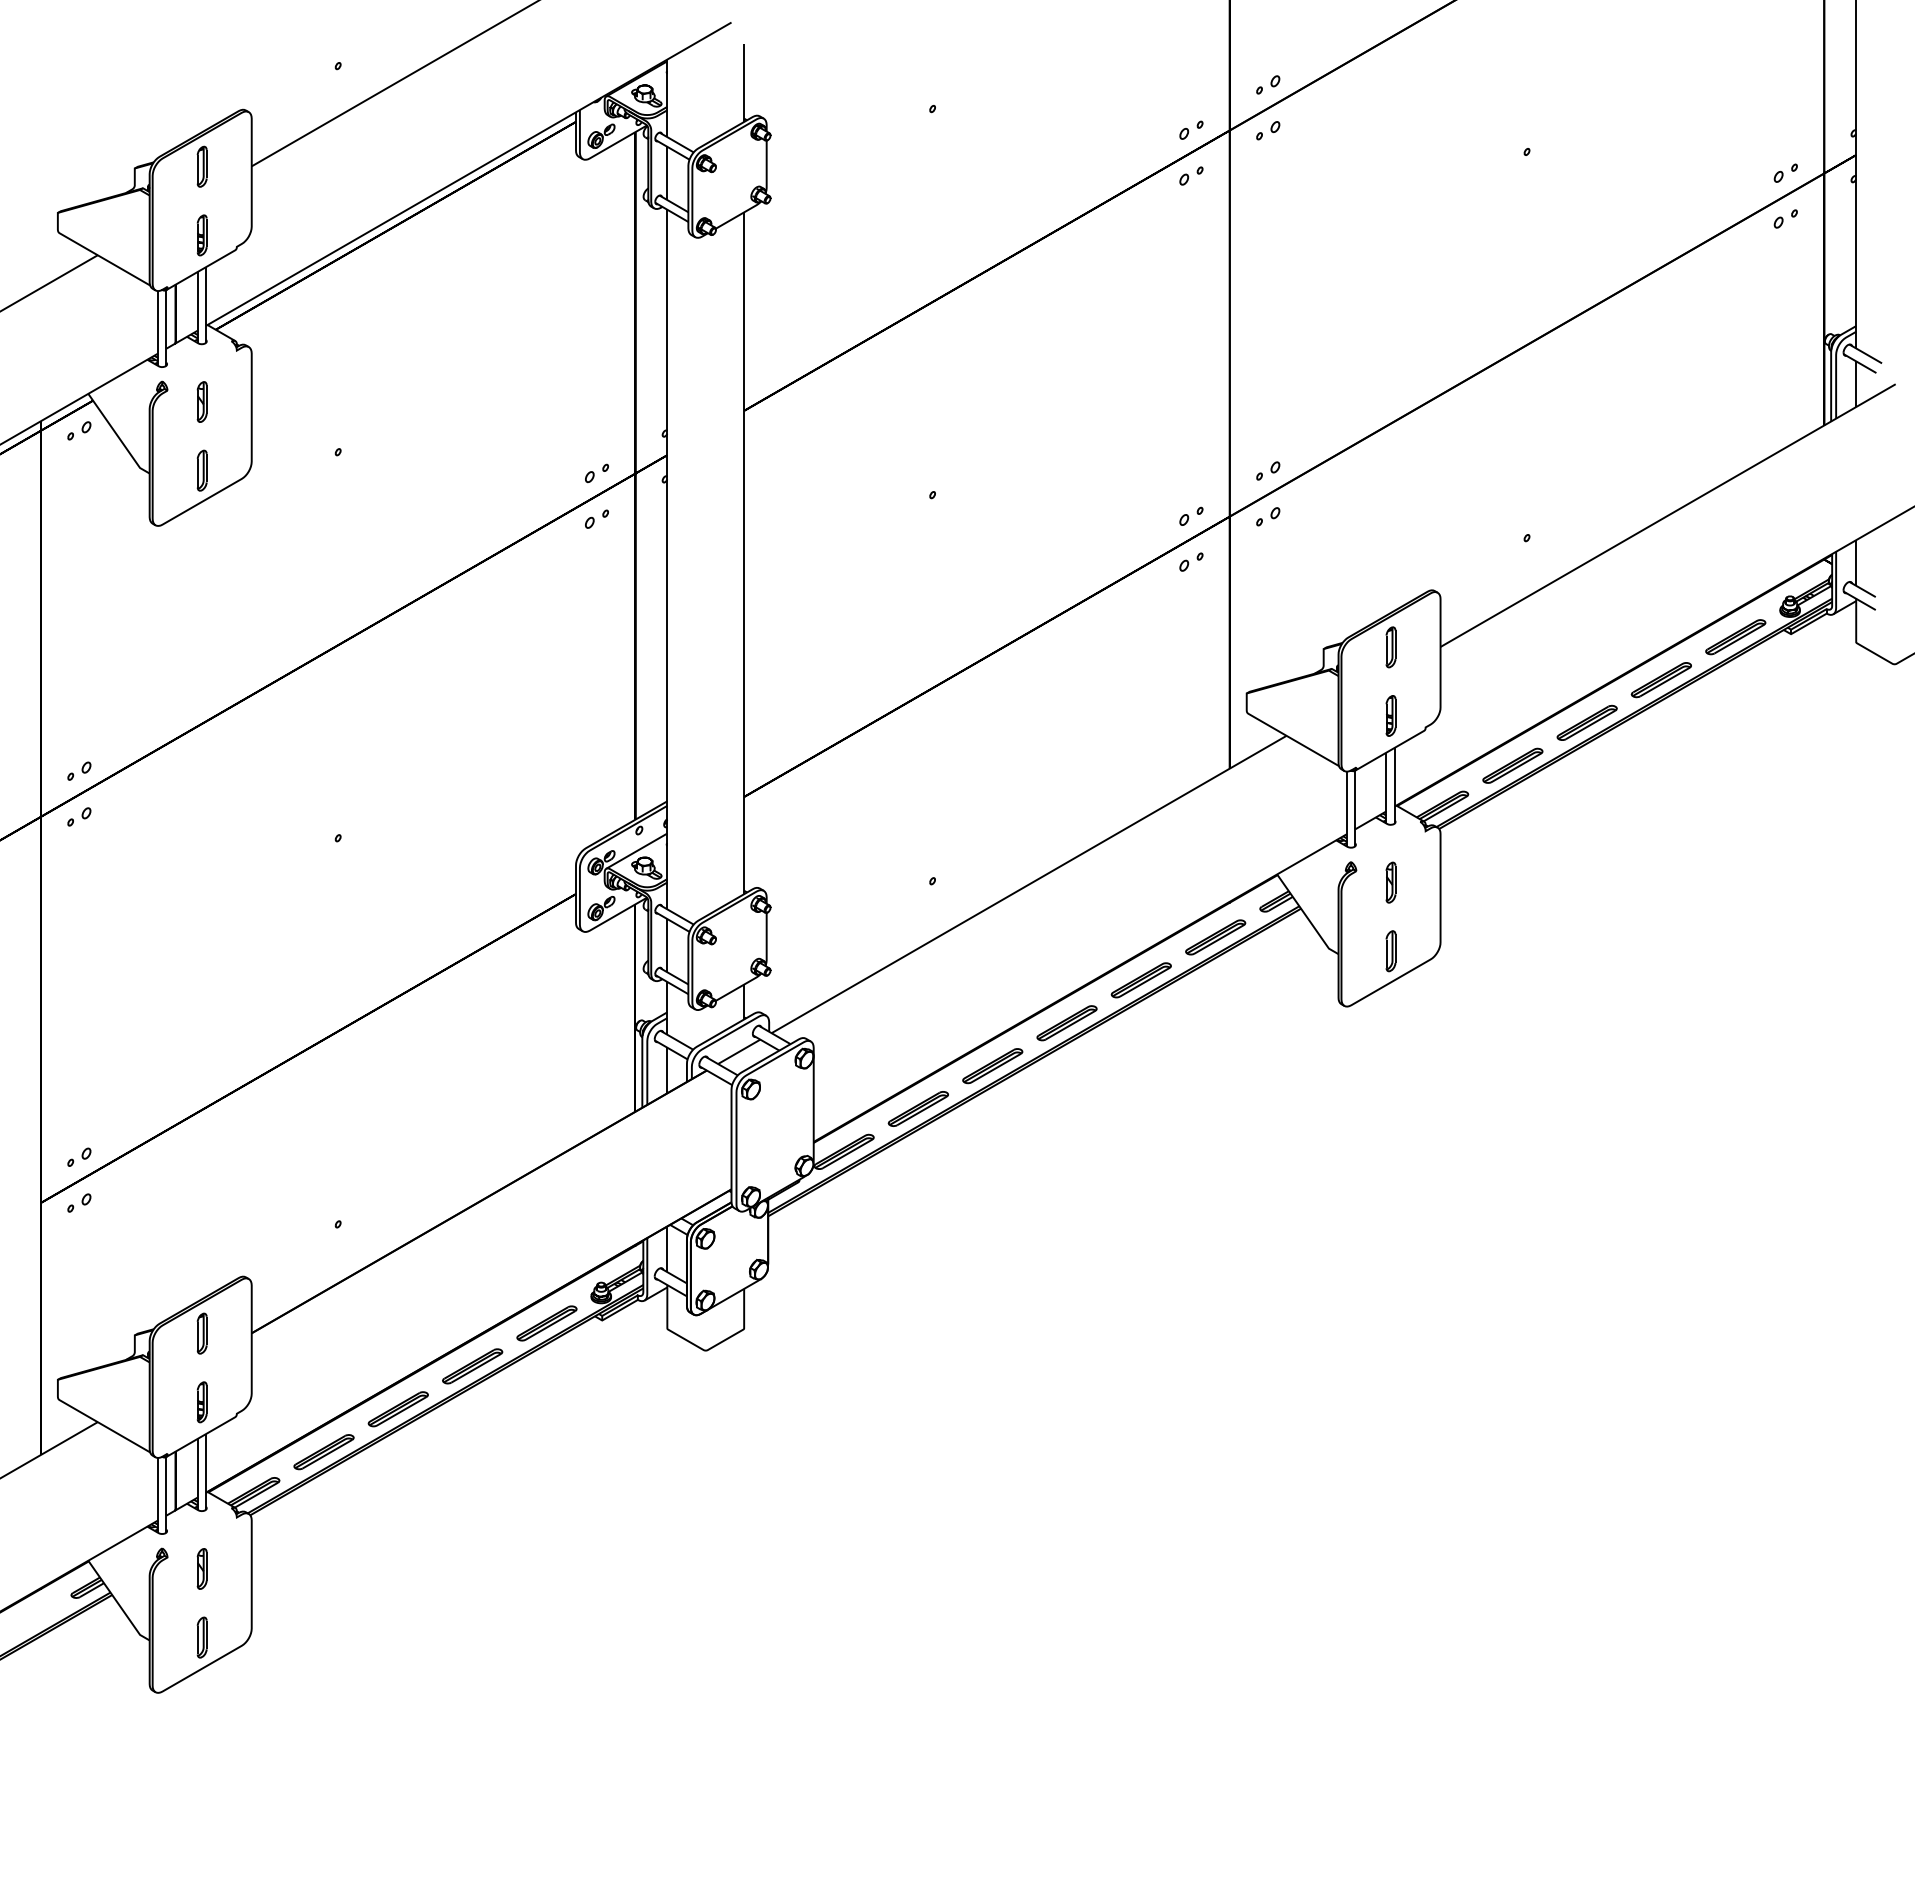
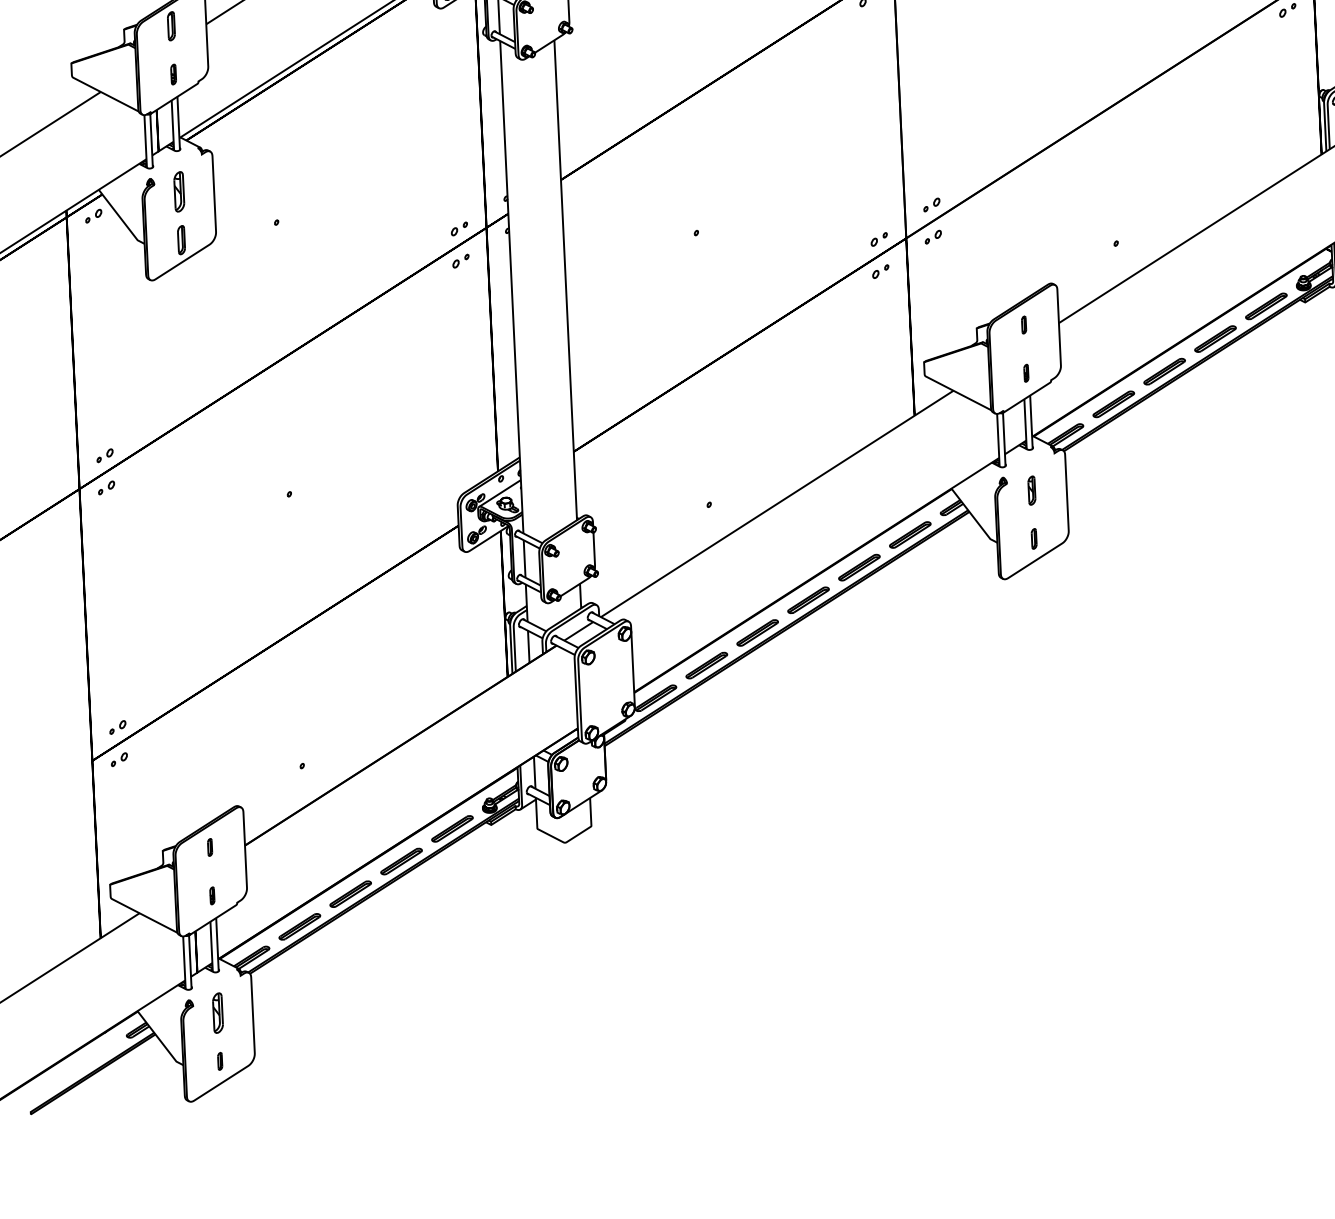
part: (201, 235) -> (173, 74), size x0.7
part: (201, 401) -> (178, 191), size x1.4
part: (1390, 647) -> (1023, 325), size x0.6
part: (1390, 715) -> (1025, 373), size x0.6
part: (1390, 951) -> (1033, 539), size x0.7
part: (201, 1333) -> (209, 847), size x0.6
part: (201, 1402) -> (211, 895), size x0.6
part: (201, 1568) -> (217, 1012), size x1.4
part: (201, 1637) -> (219, 1061), size x0.6

